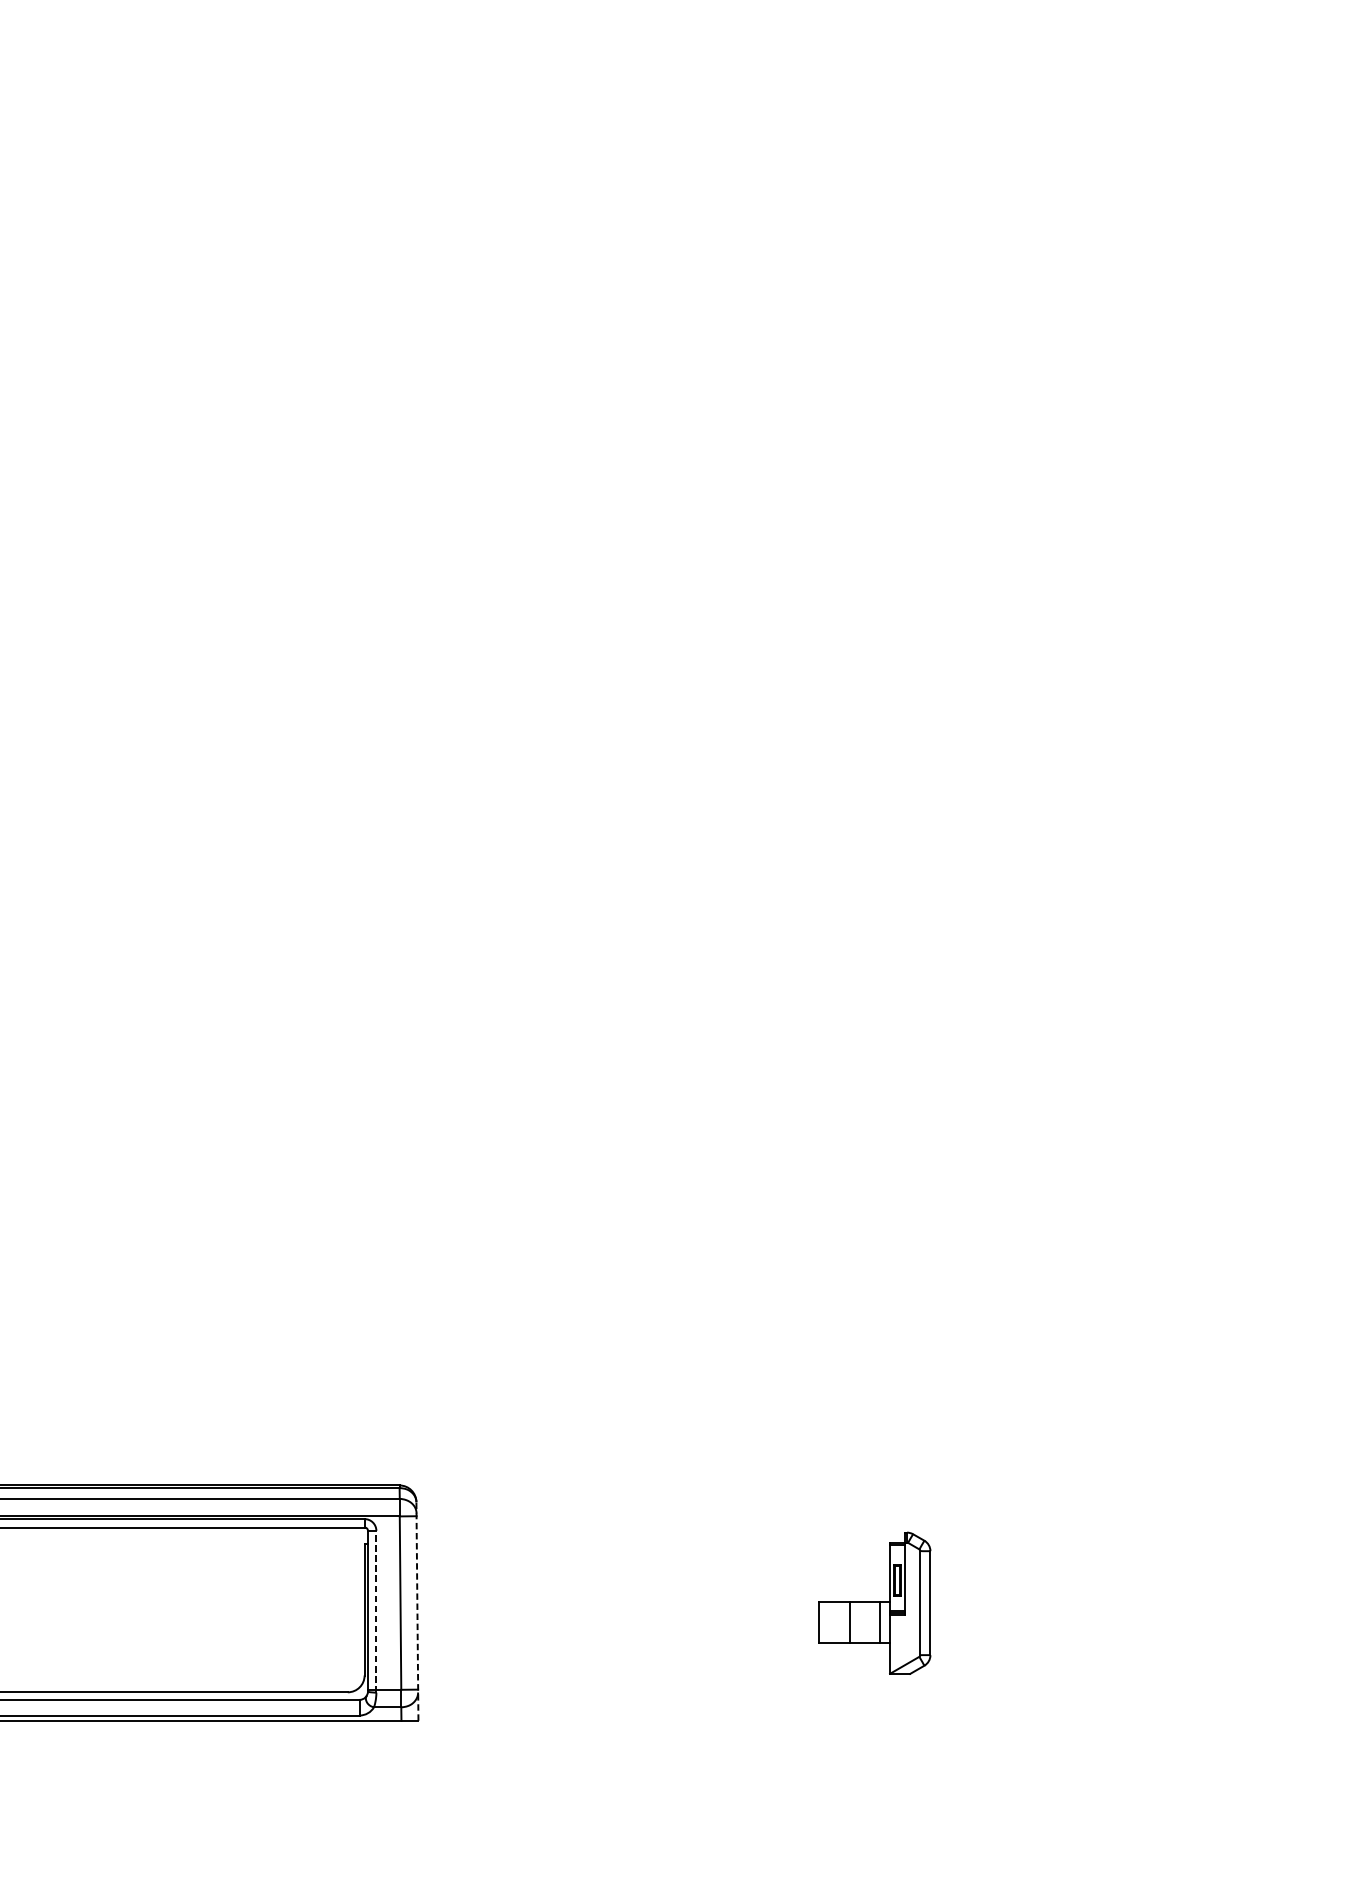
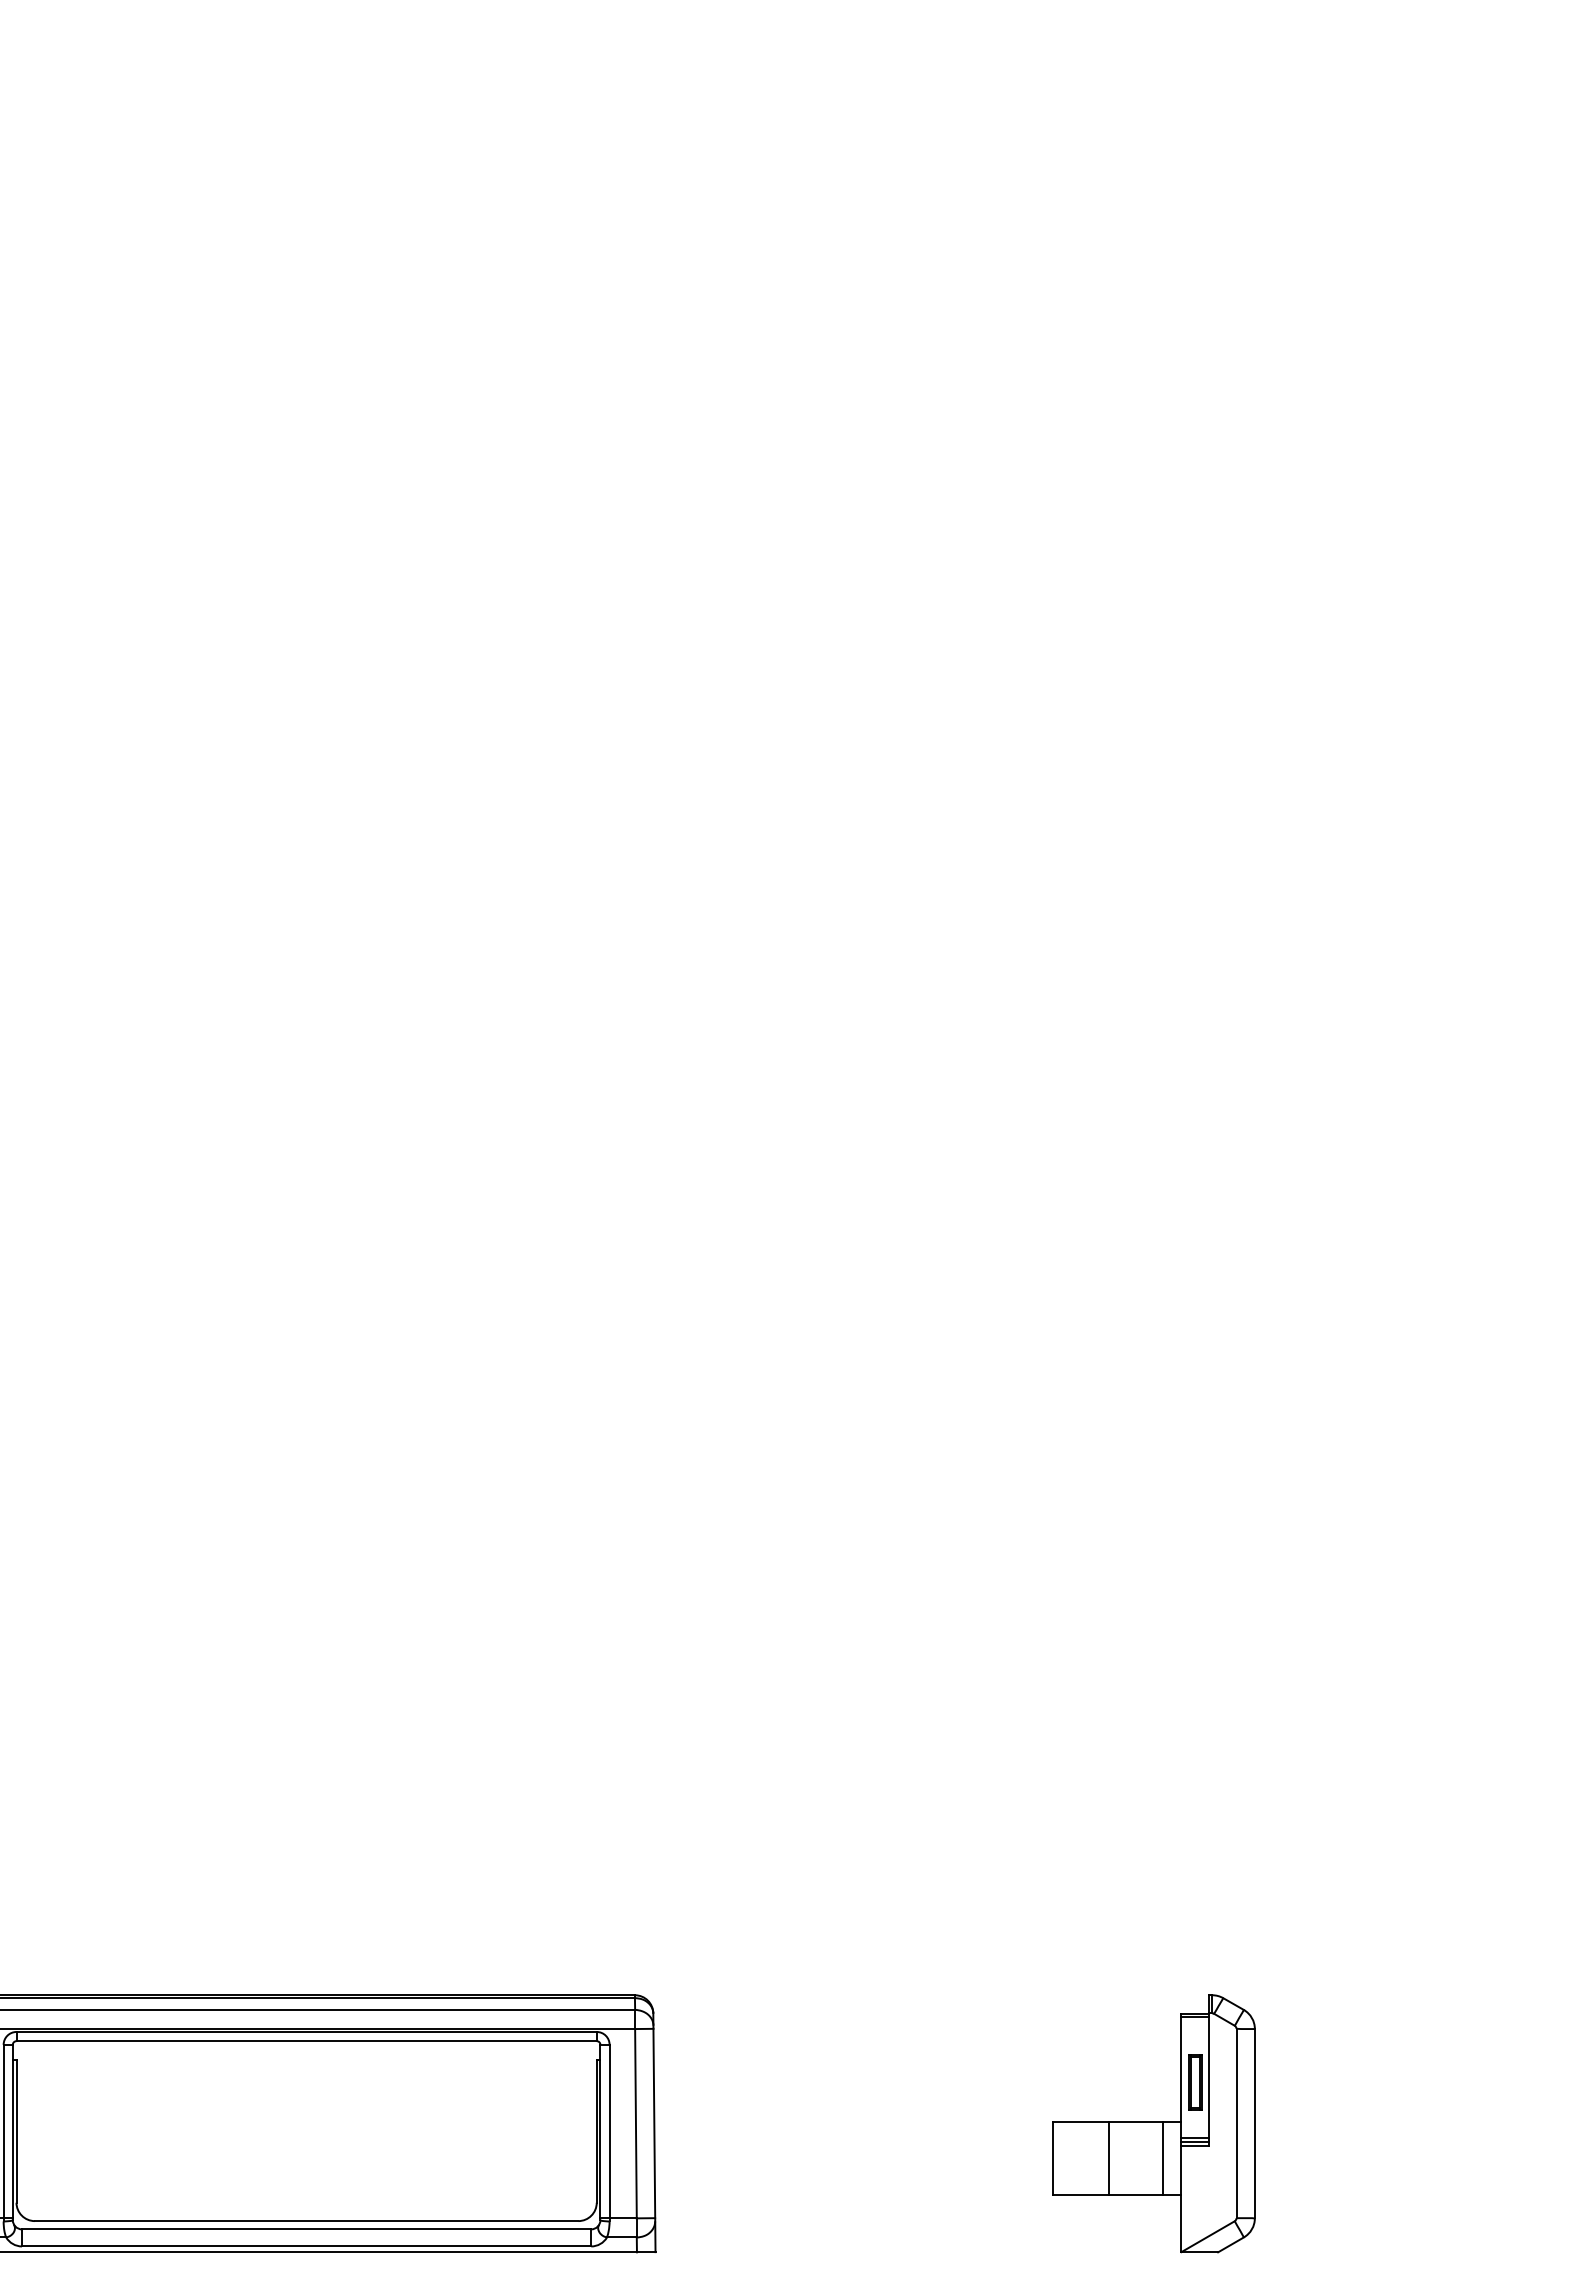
part: (874, 1602) -> (1153, 2123), size x1.67
line: (376, 1611) -> (609, 2132), dashed -> solid
line: (417, 1611) -> (654, 2132), dashed -> solid

